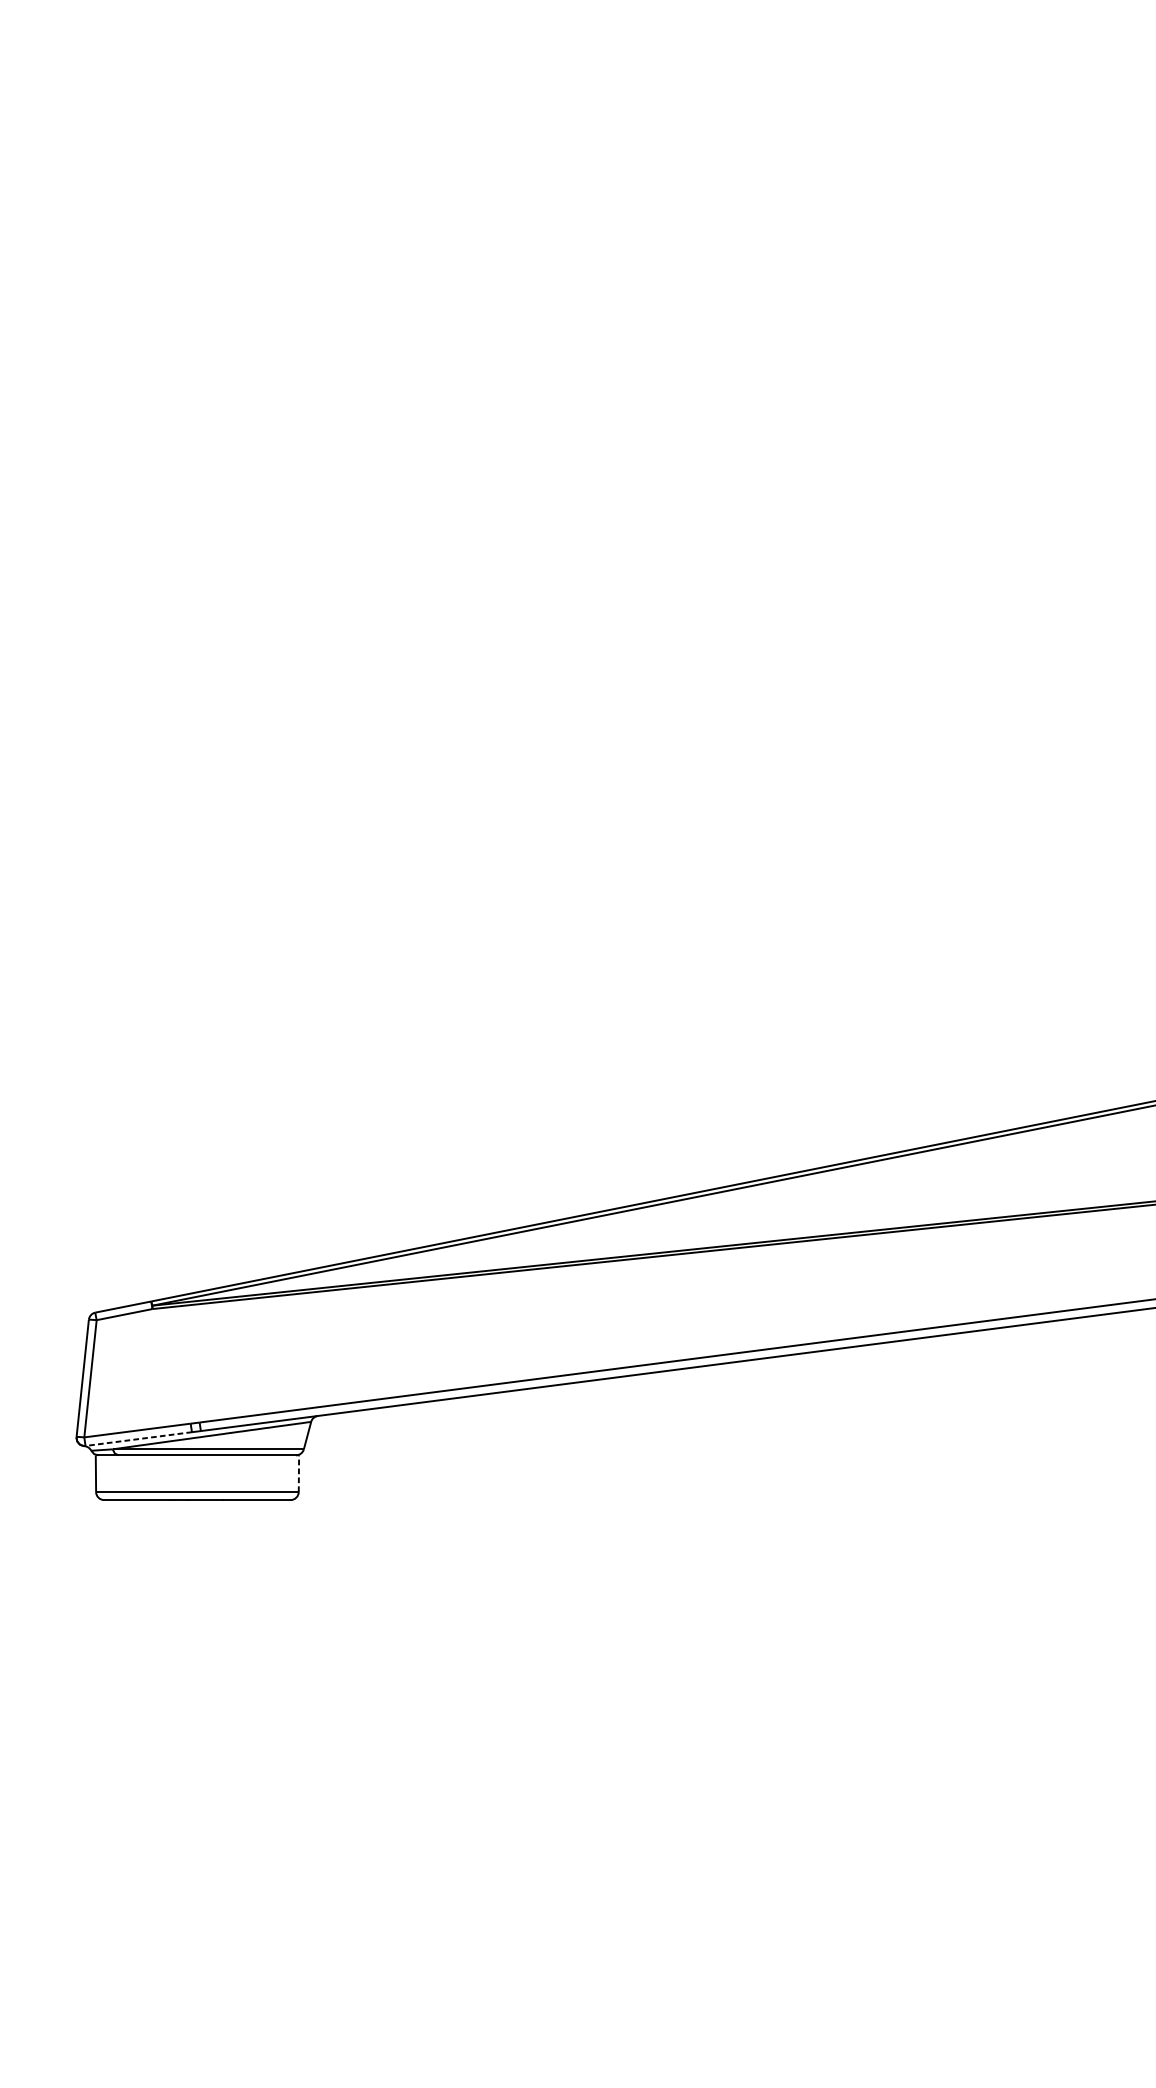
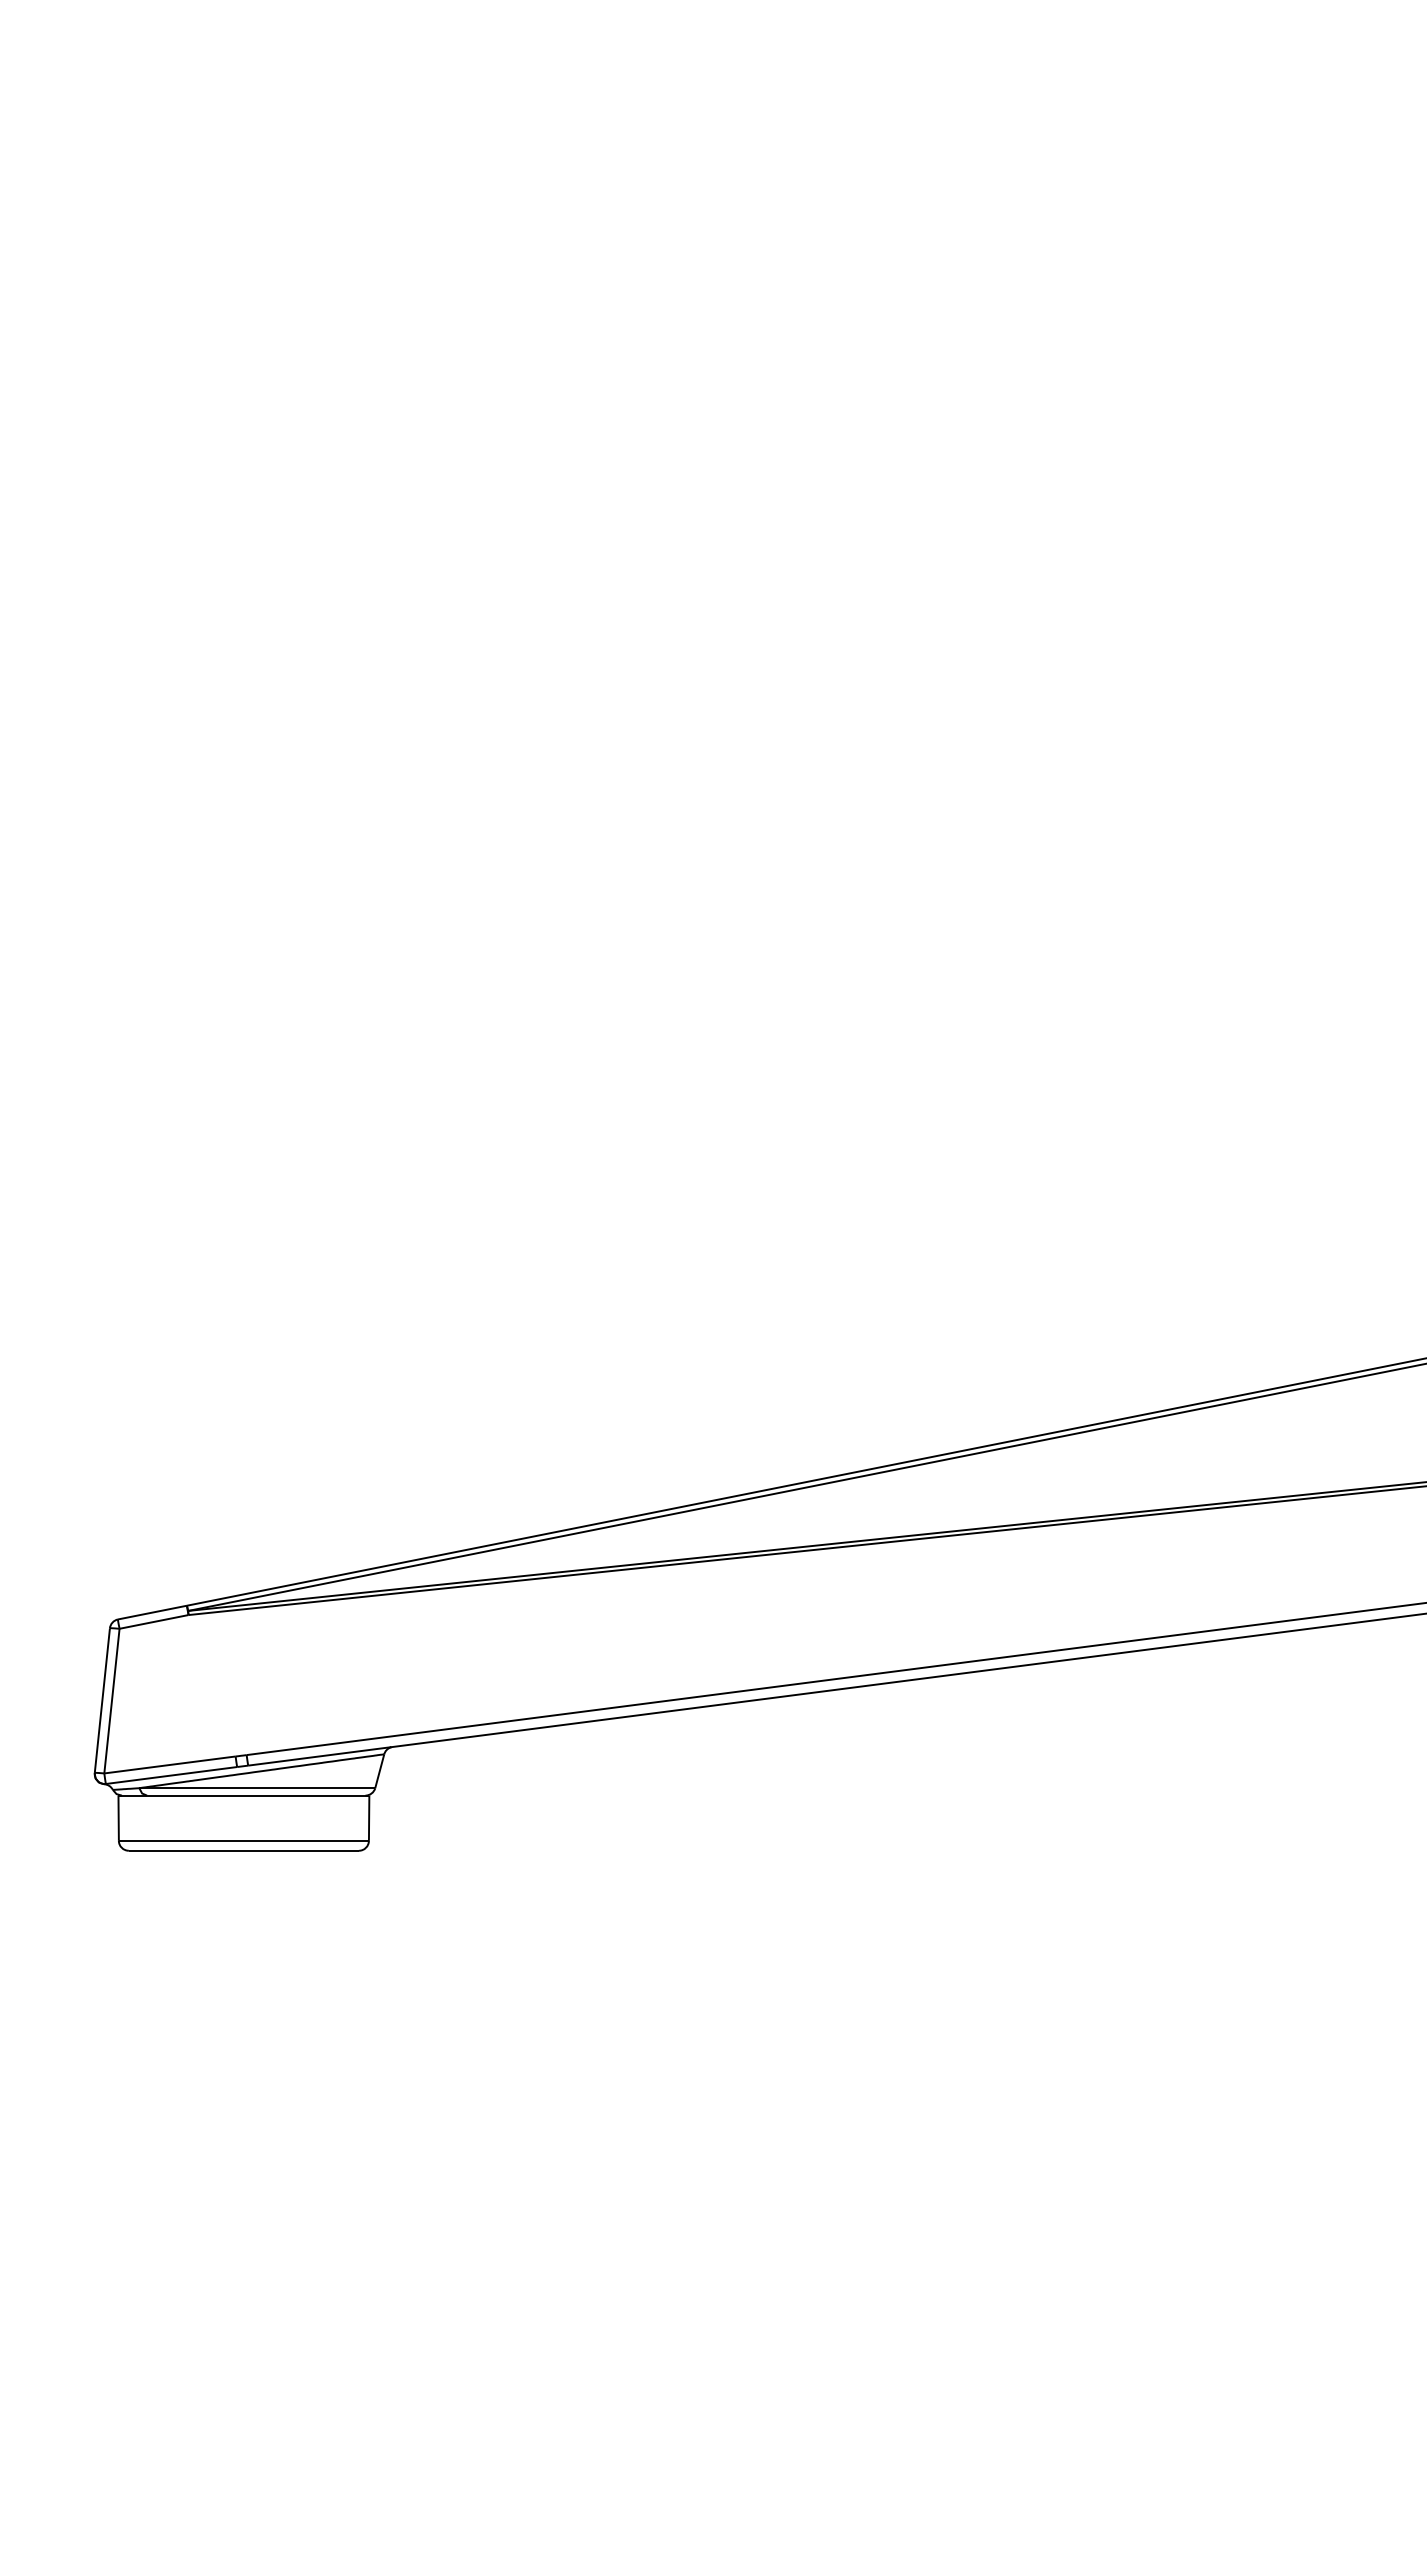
line: (138, 1439) -> (171, 1775), dashed -> solid
line: (299, 1473) -> (369, 1818), dashed -> solid

